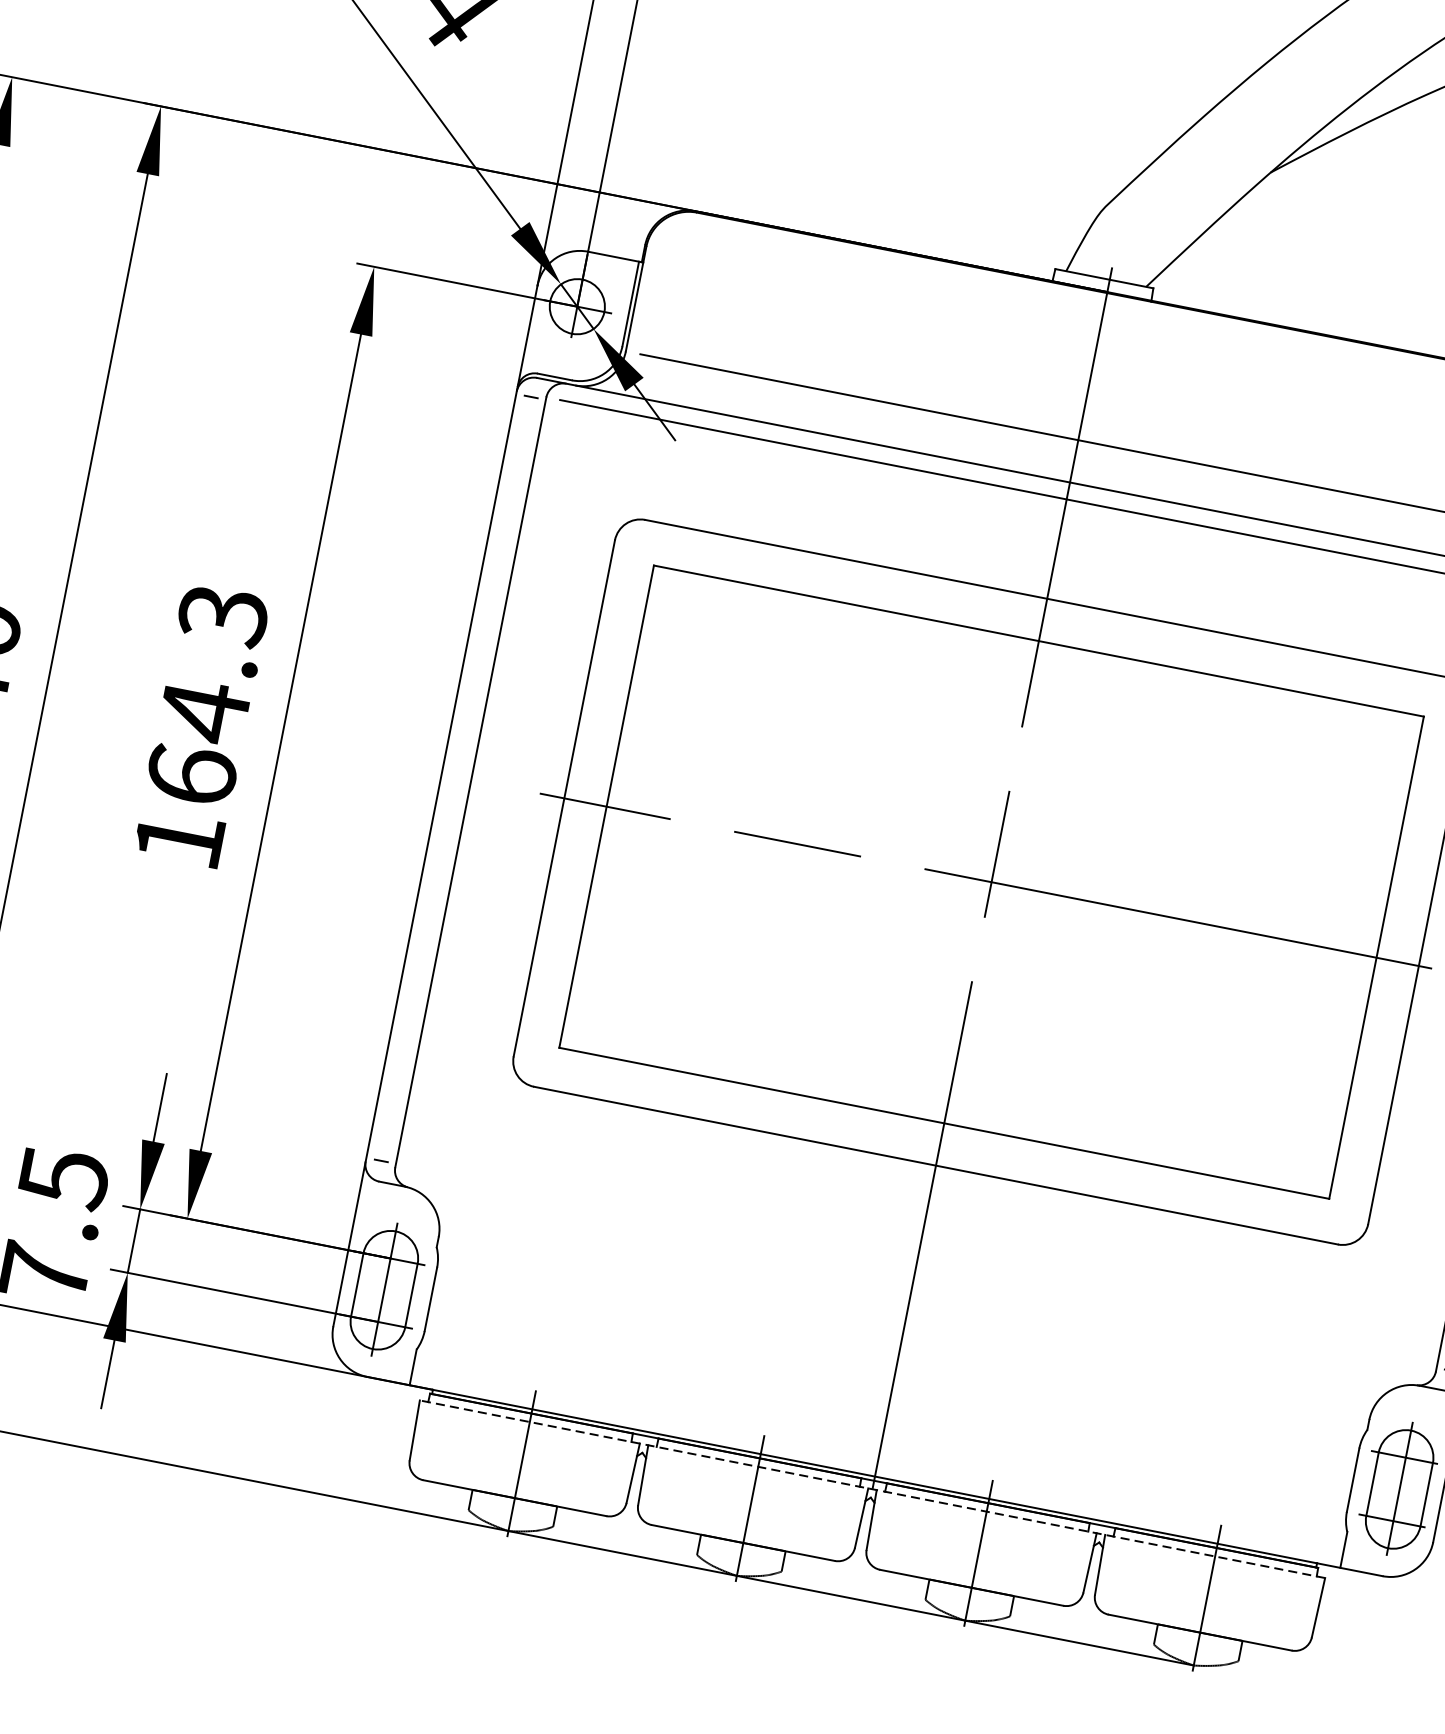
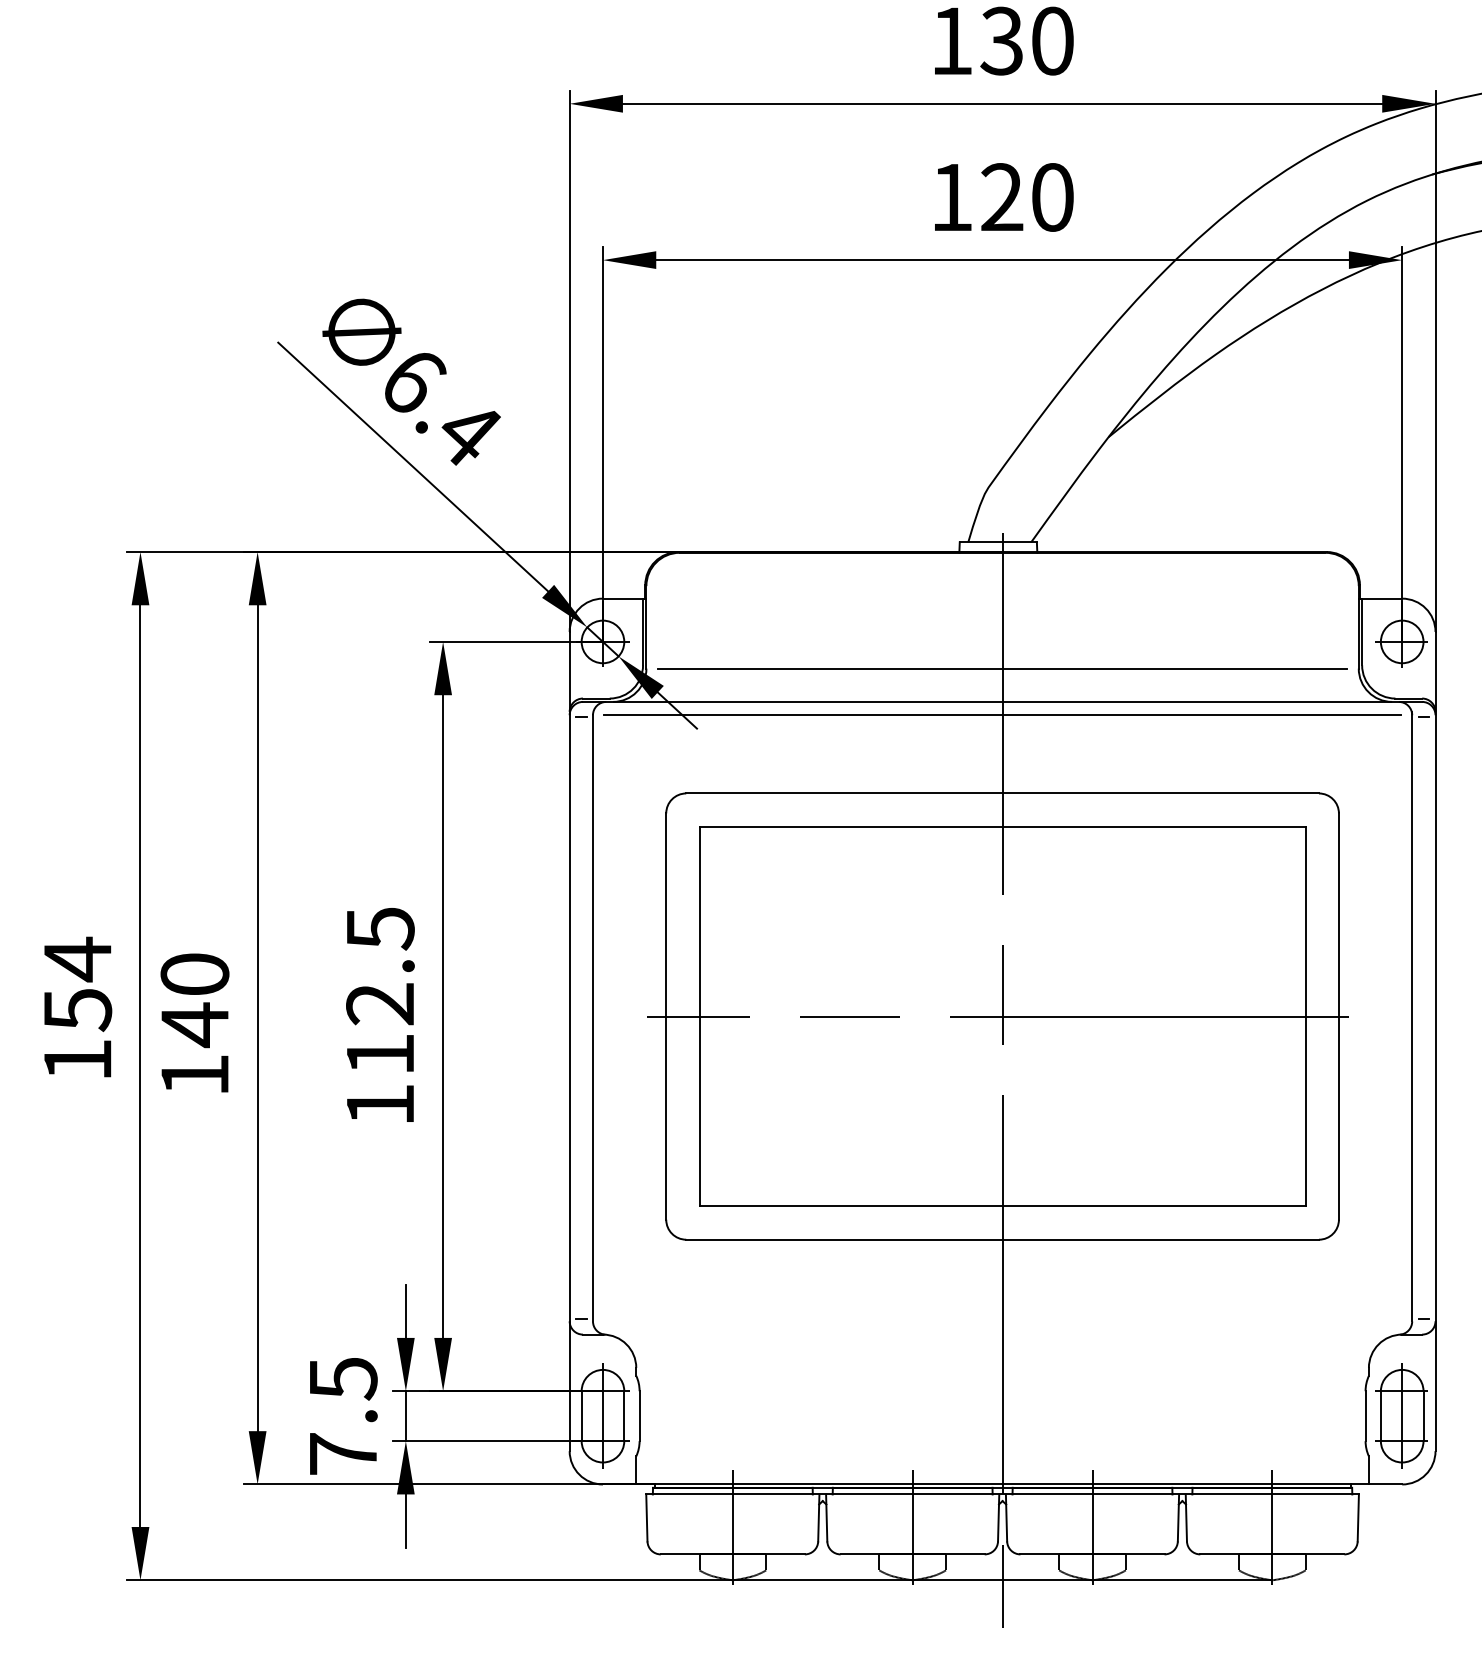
text: (207, 694) -> (380, 990), 164.3 -> 112.5
line: (872, 1489) -> (1002, 1494), dashed -> solid
line: (849, 1606) -> (1002, 1586), added

